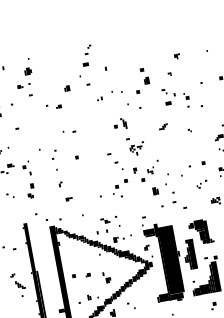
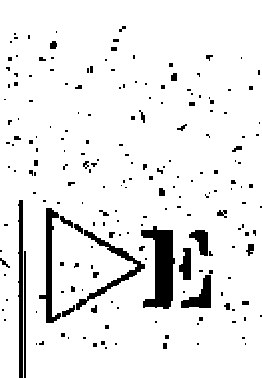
part: (87, 49) -> (118, 33), size x1.6
part: (135, 145) -> (89, 162), moved
part: (119, 188) -> (125, 182), size x0.6

